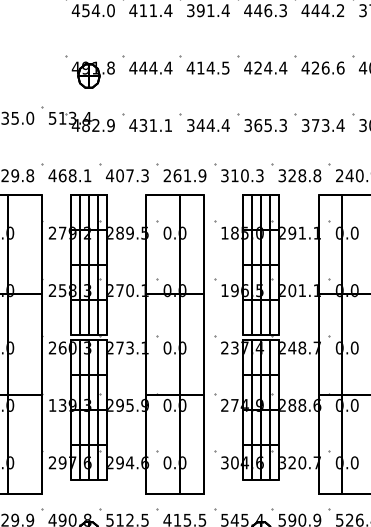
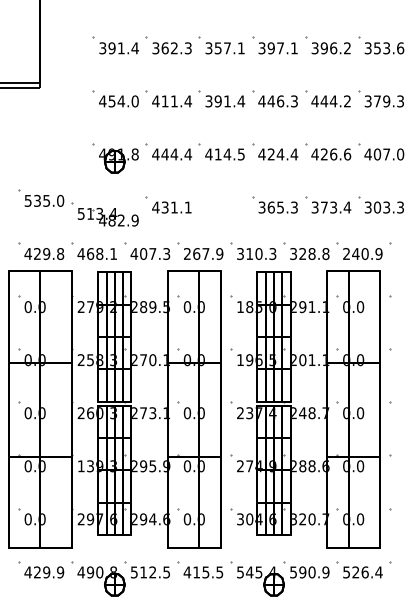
part: (77, 118) -> (104, 214), moved
part: (204, 122) -> (221, 204), removed
text: (187, 175) -> (205, 253), 261.9 -> 267.9

